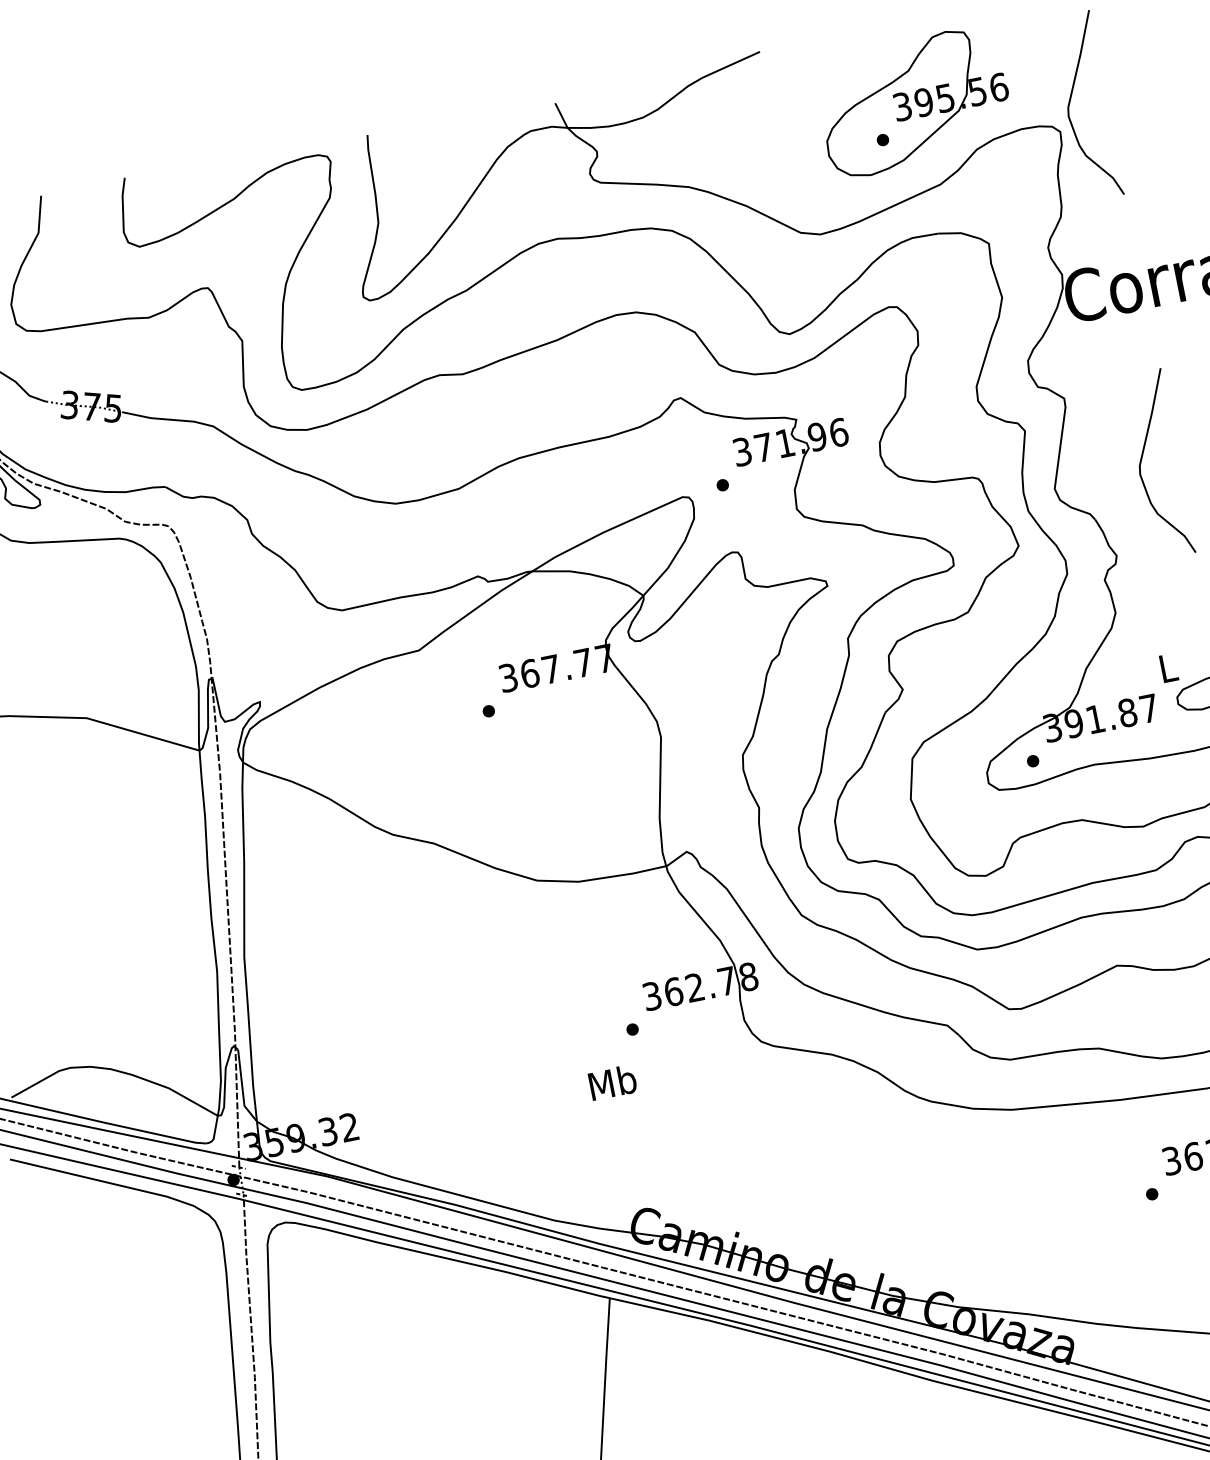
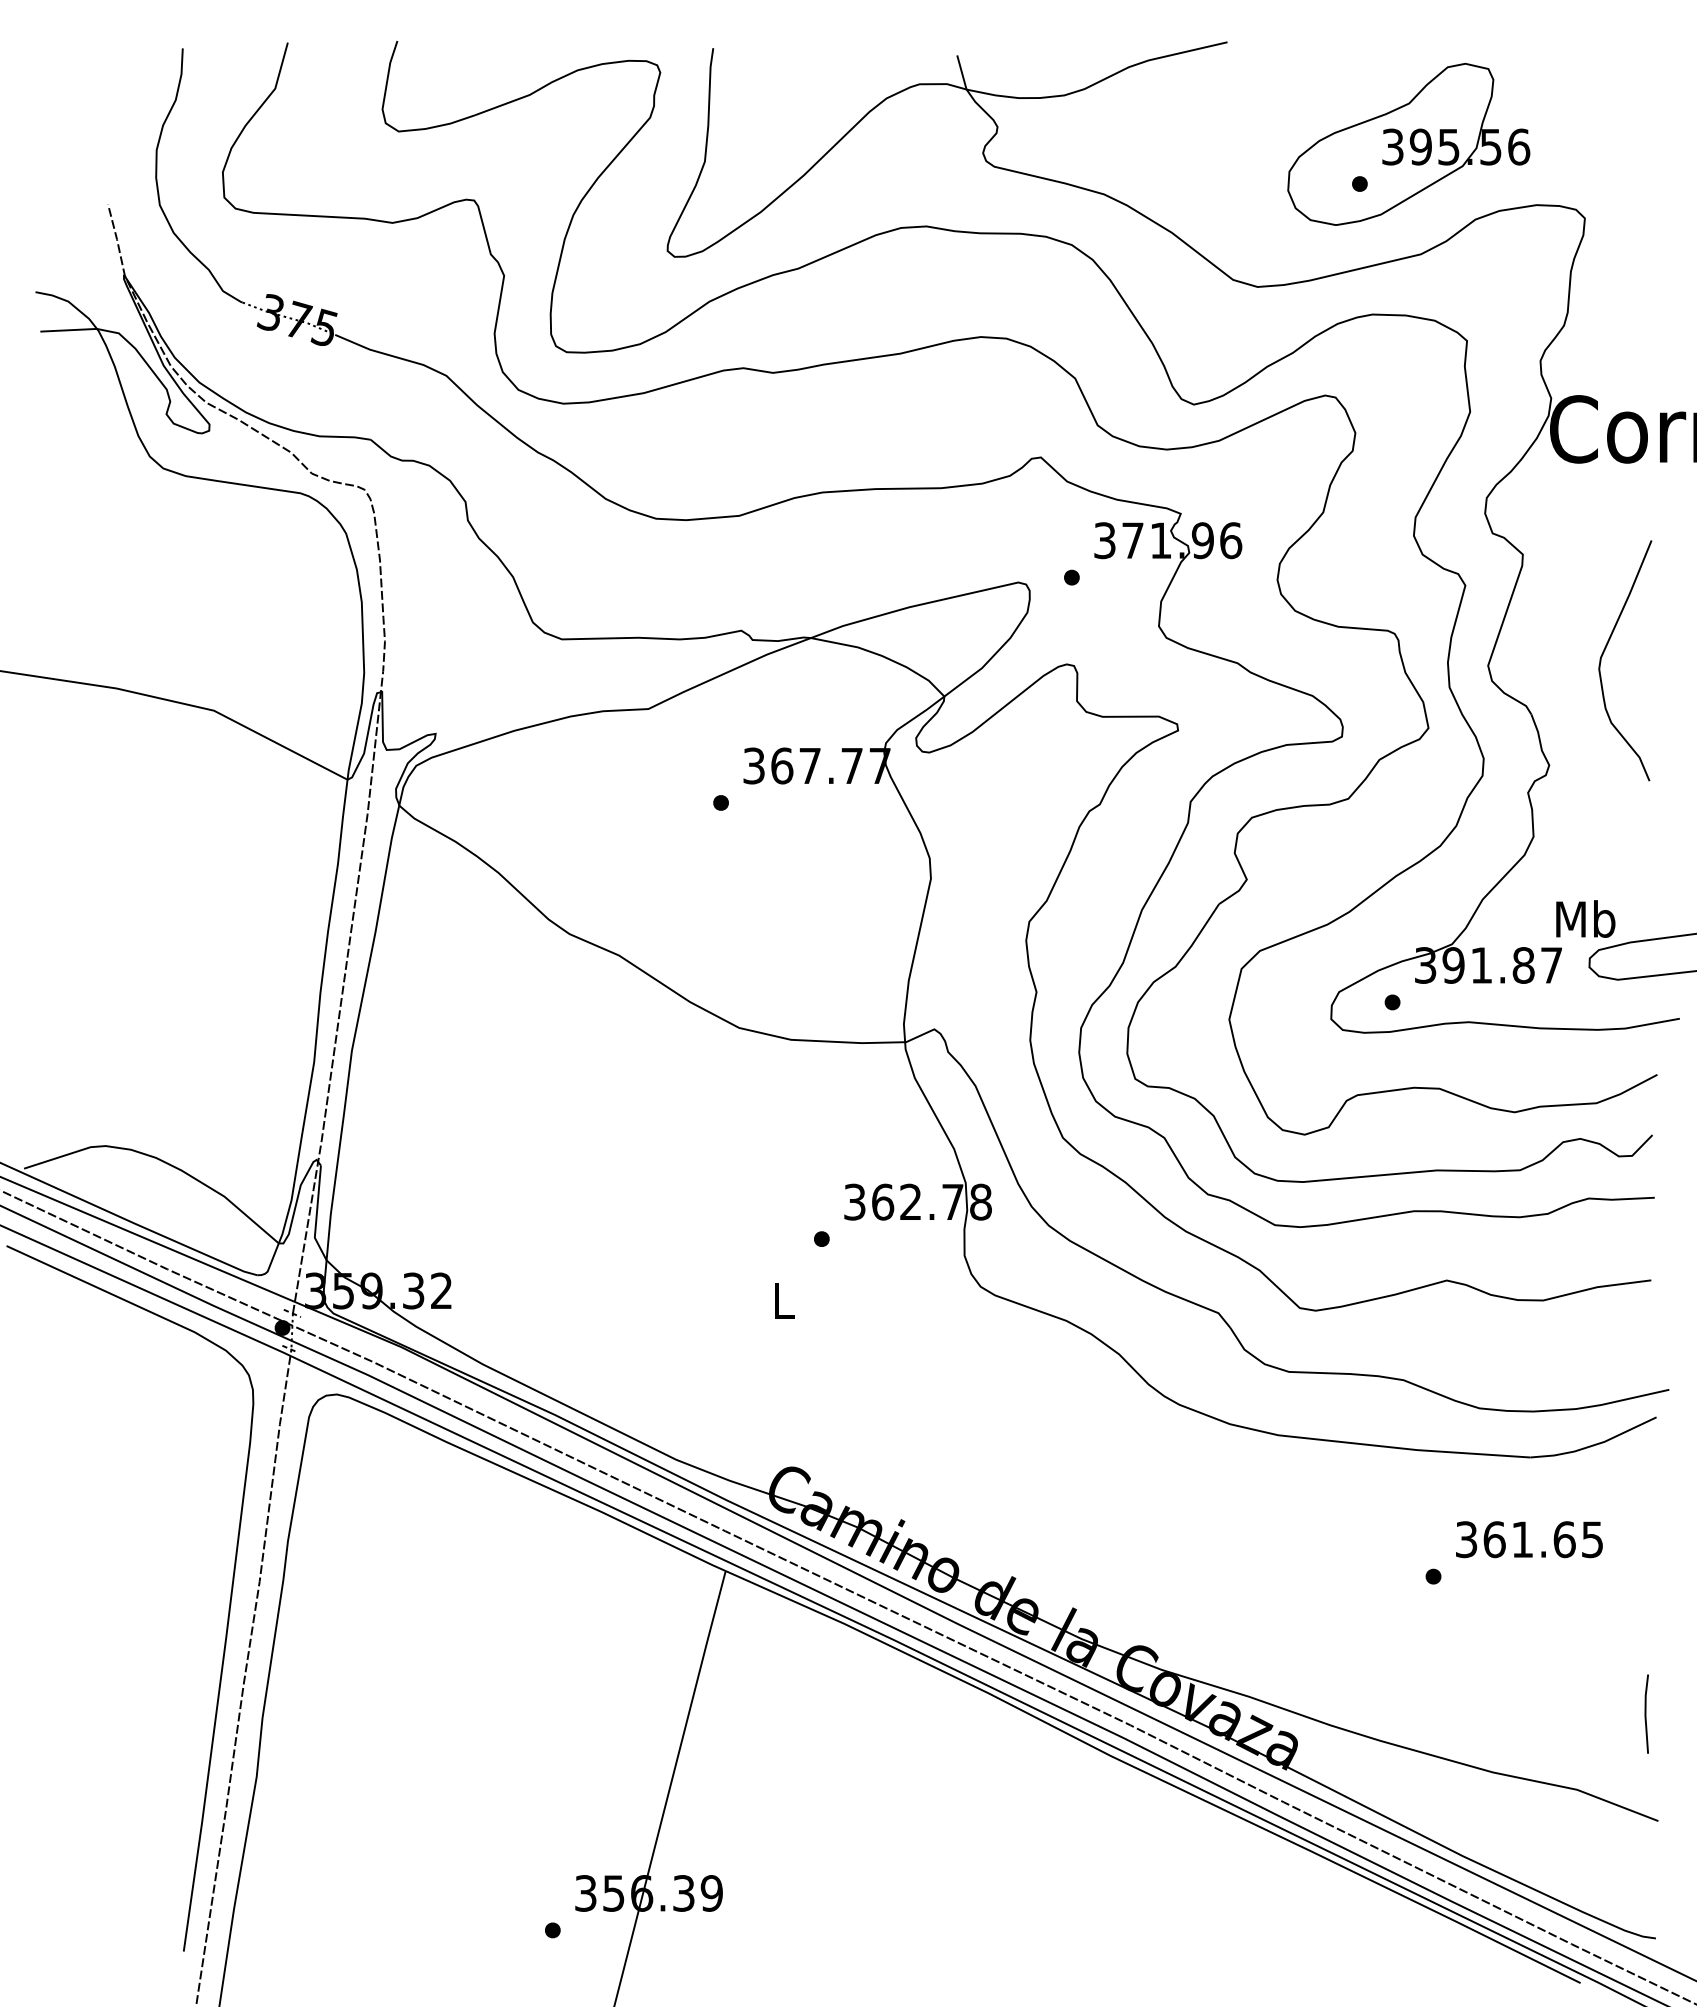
curve: (1070, 101) -> (1605, 182), removed
text: (1167, 667) -> (1585, 918), L -> Mb
text: (612, 1082) -> (783, 1300), Mb -> L

